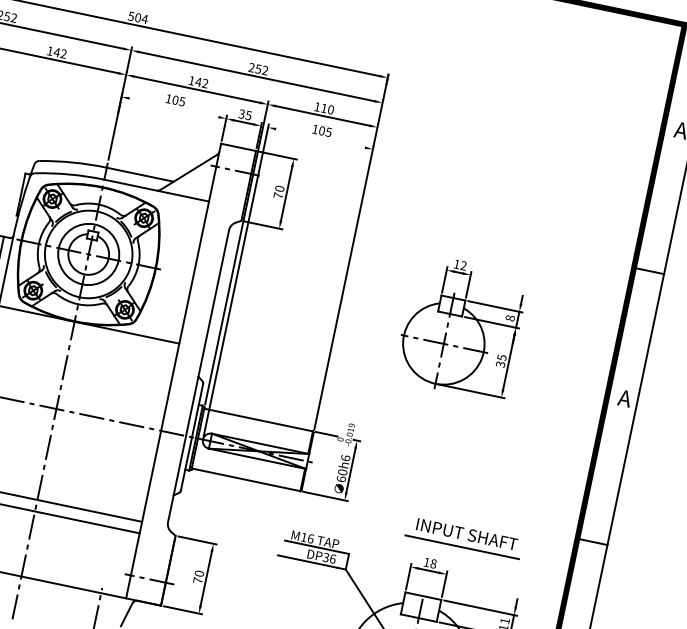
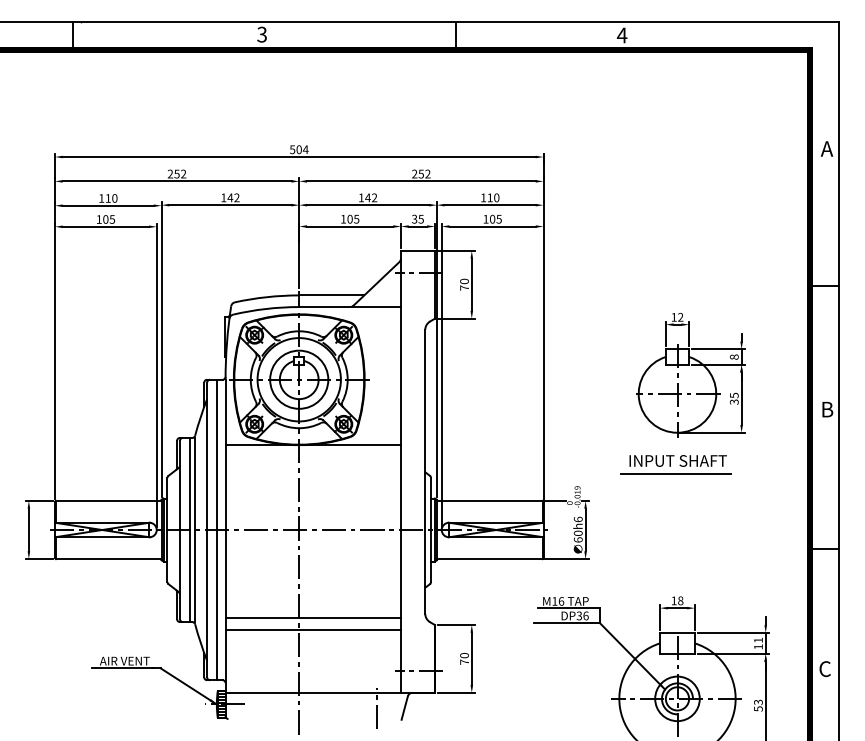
line: (174, 107) -> (350, 226), added
line: (320, 138) -> (492, 226), added
part: (461, 327) -> (690, 375), moved
text: (624, 398) -> (826, 409), A -> B
part: (463, 537) -> (675, 464), moved

